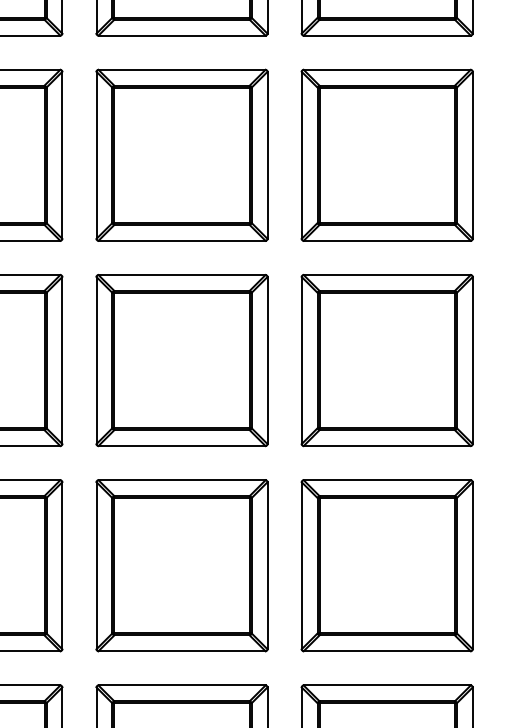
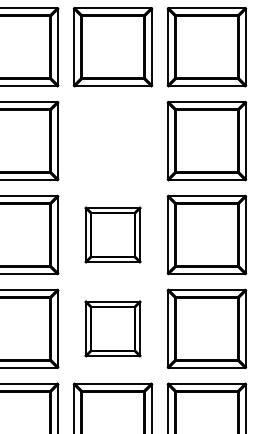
part: (180, 154) -> (112, 140), removed
part: (180, 359) -> (112, 234), size x0.7
part: (180, 564) -> (112, 328), size x0.7

